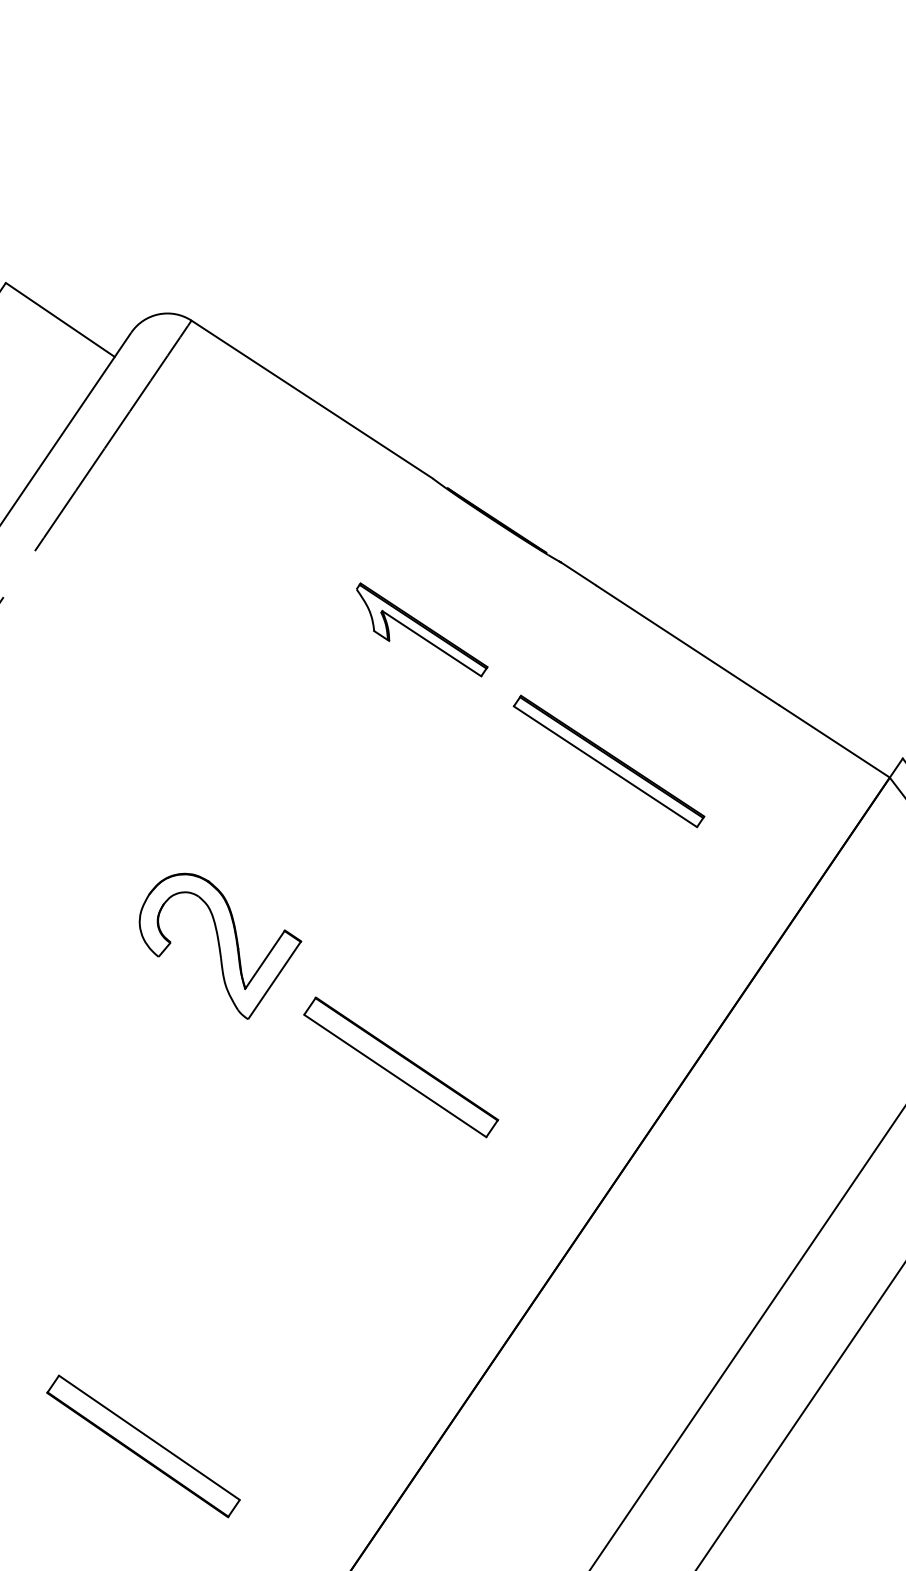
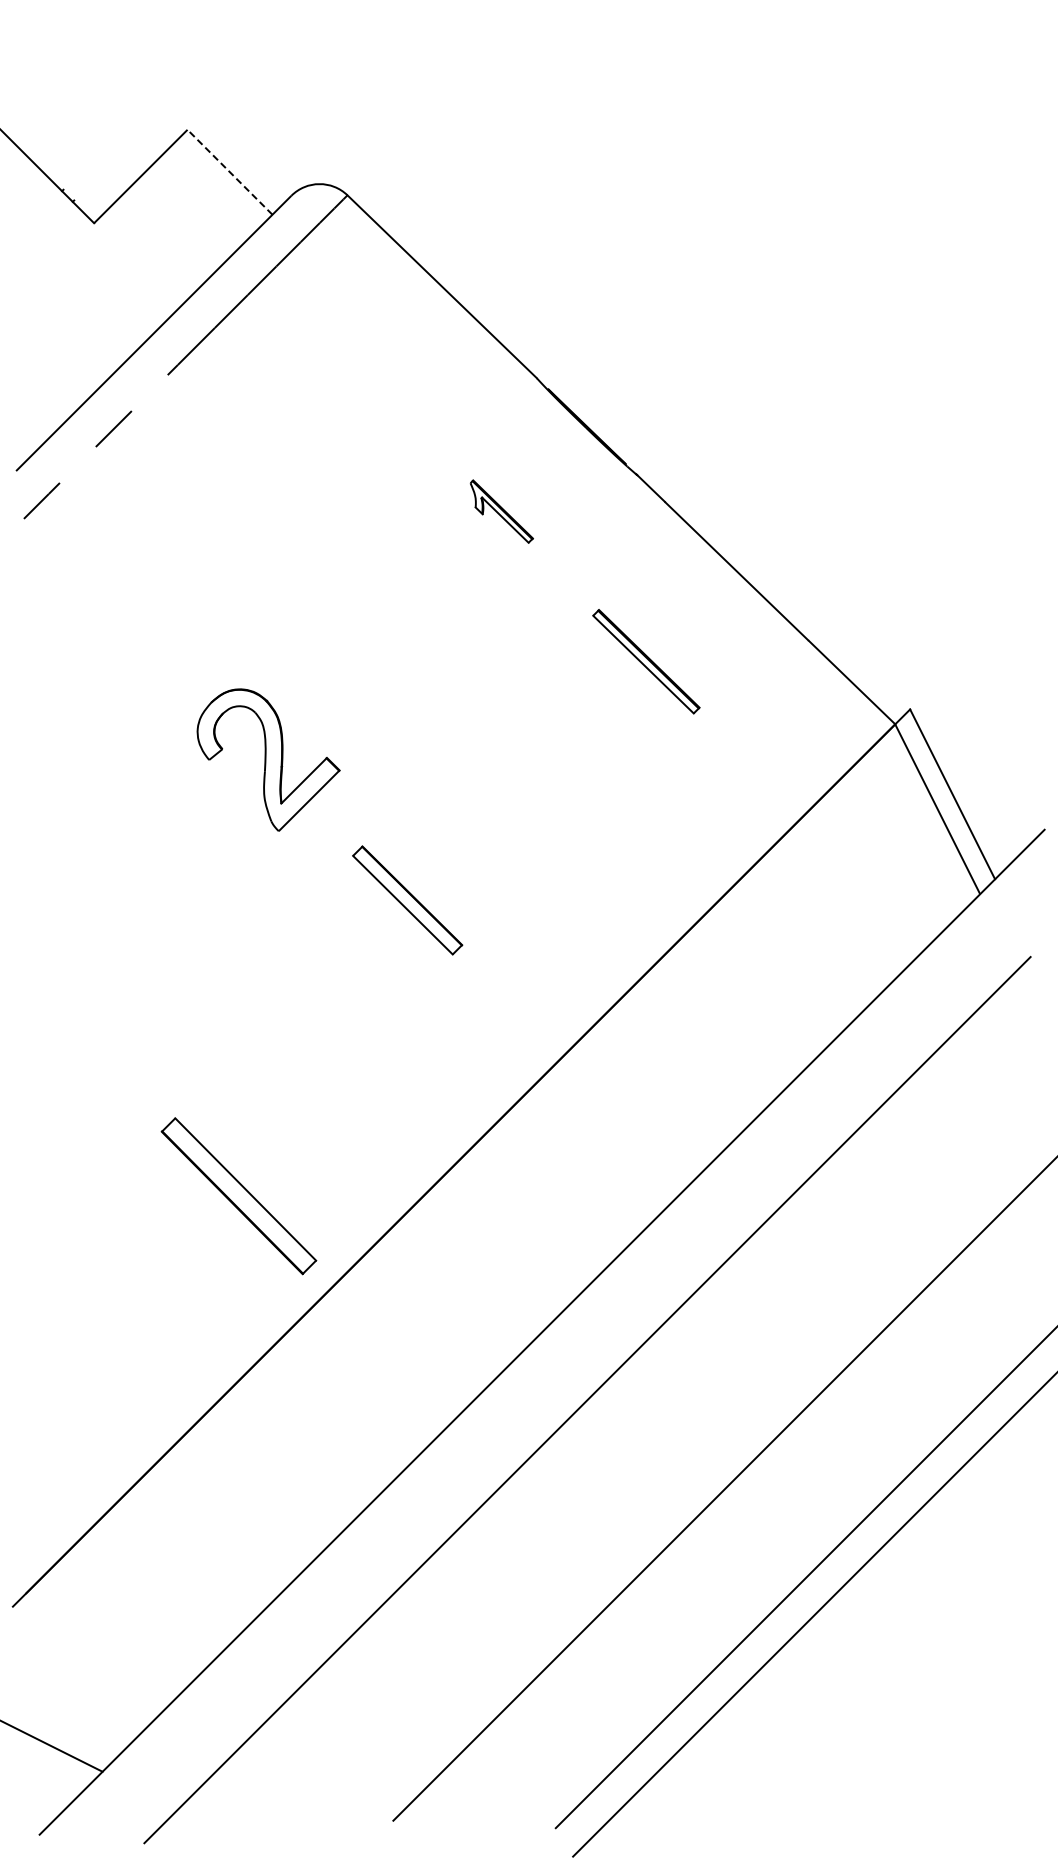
line: (59, 319) -> (229, 171), solid -> dashed
part: (422, 629) -> (501, 511), size x0.6
part: (609, 761) -> (646, 661), size x0.7
part: (400, 1067) -> (407, 900), size x0.7
part: (143, 1446) -> (238, 1196), moved

